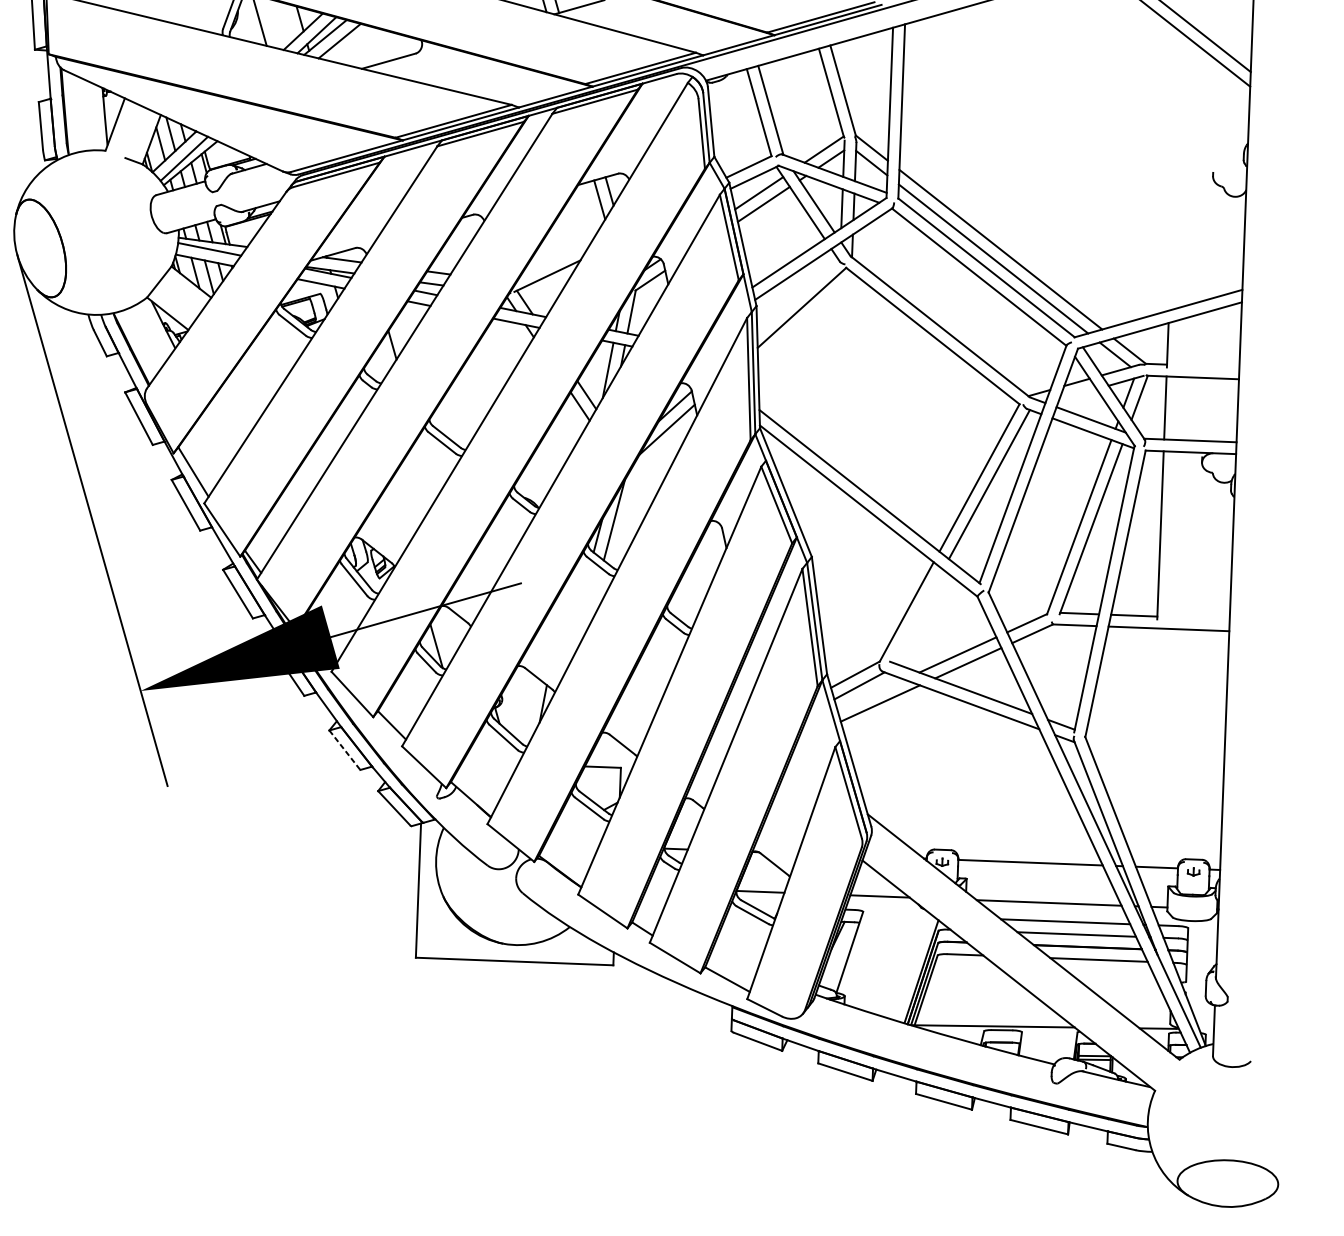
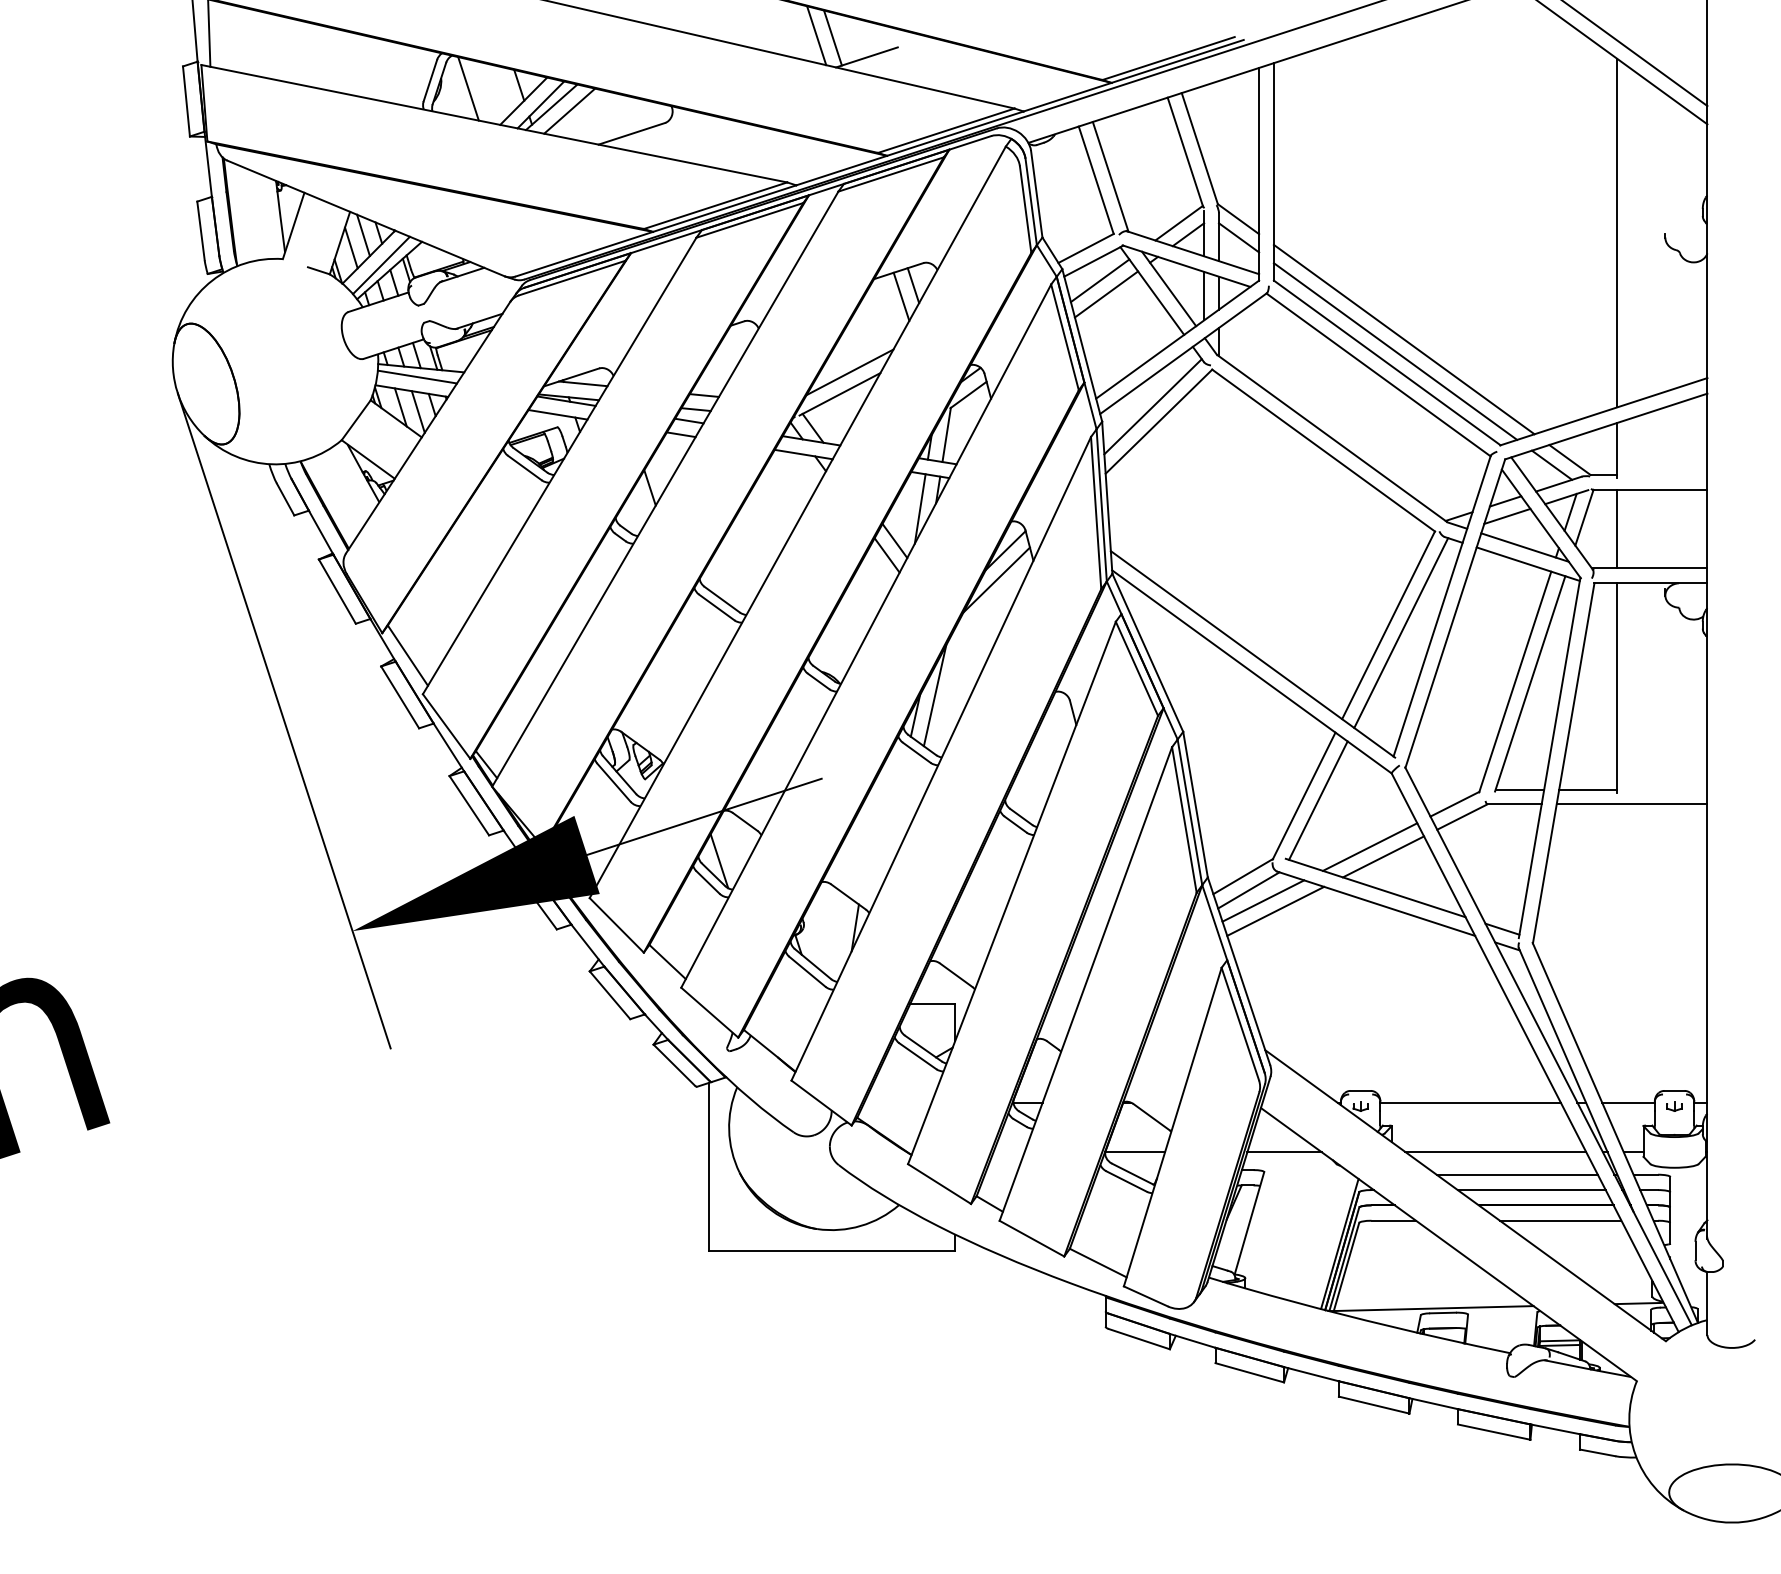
line: (1174, 170) -> (1616, 232), added
line: (555, 258) -> (849, 372), added
line: (797, 295) -> (1152, 406), added
line: (1078, 393) -> (1507, 515), added
line: (918, 616) -> (1318, 800), added
line: (870, 694) -> (1263, 900), added
line: (345, 750) -> (610, 995), dashed -> solid

